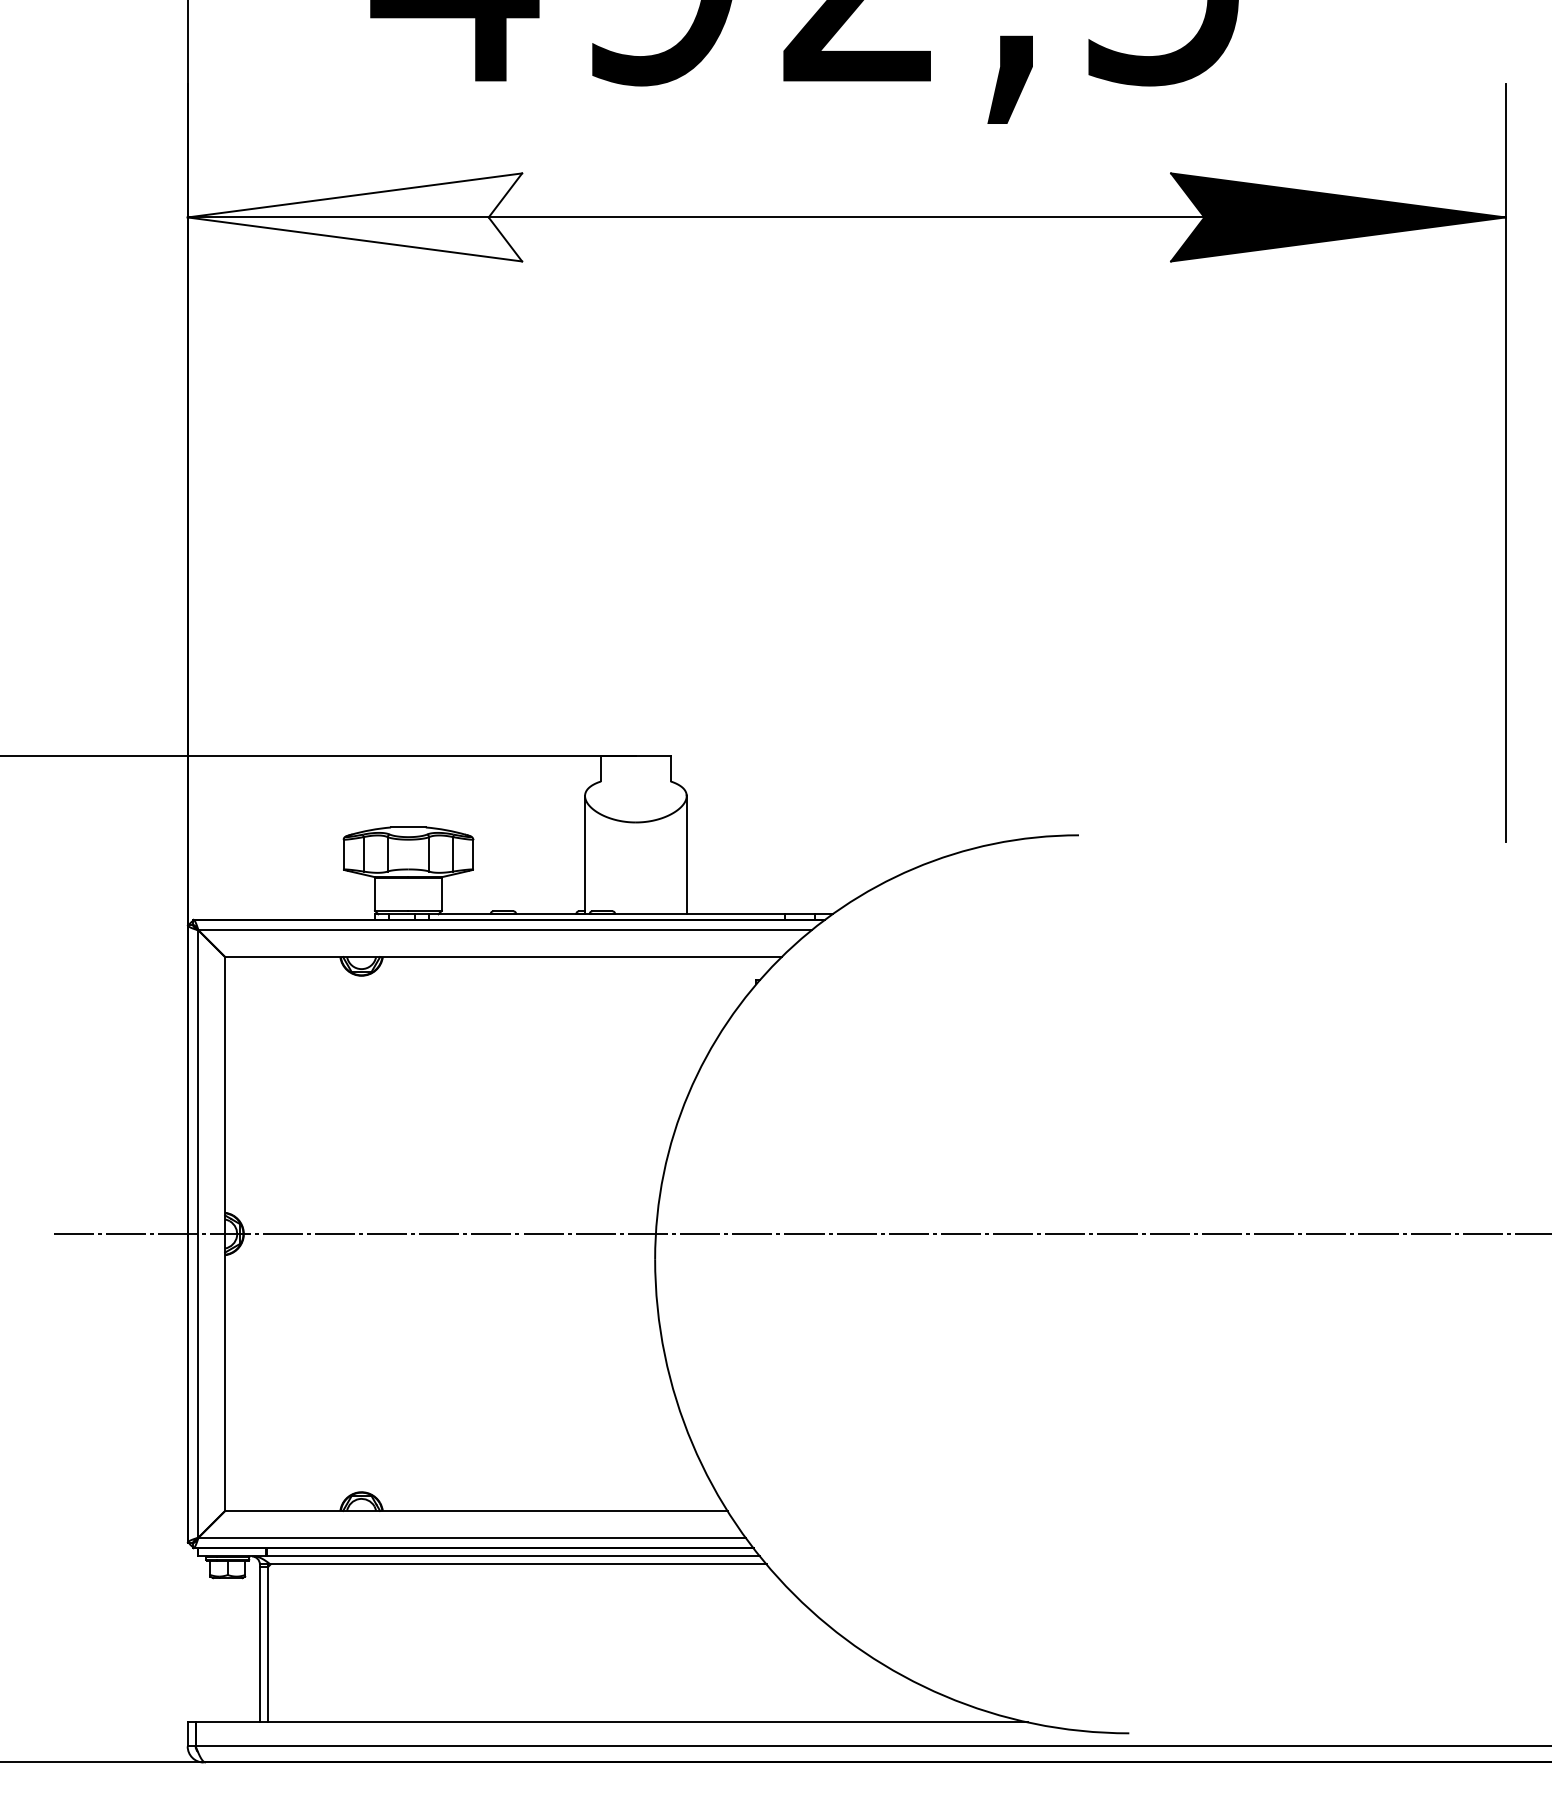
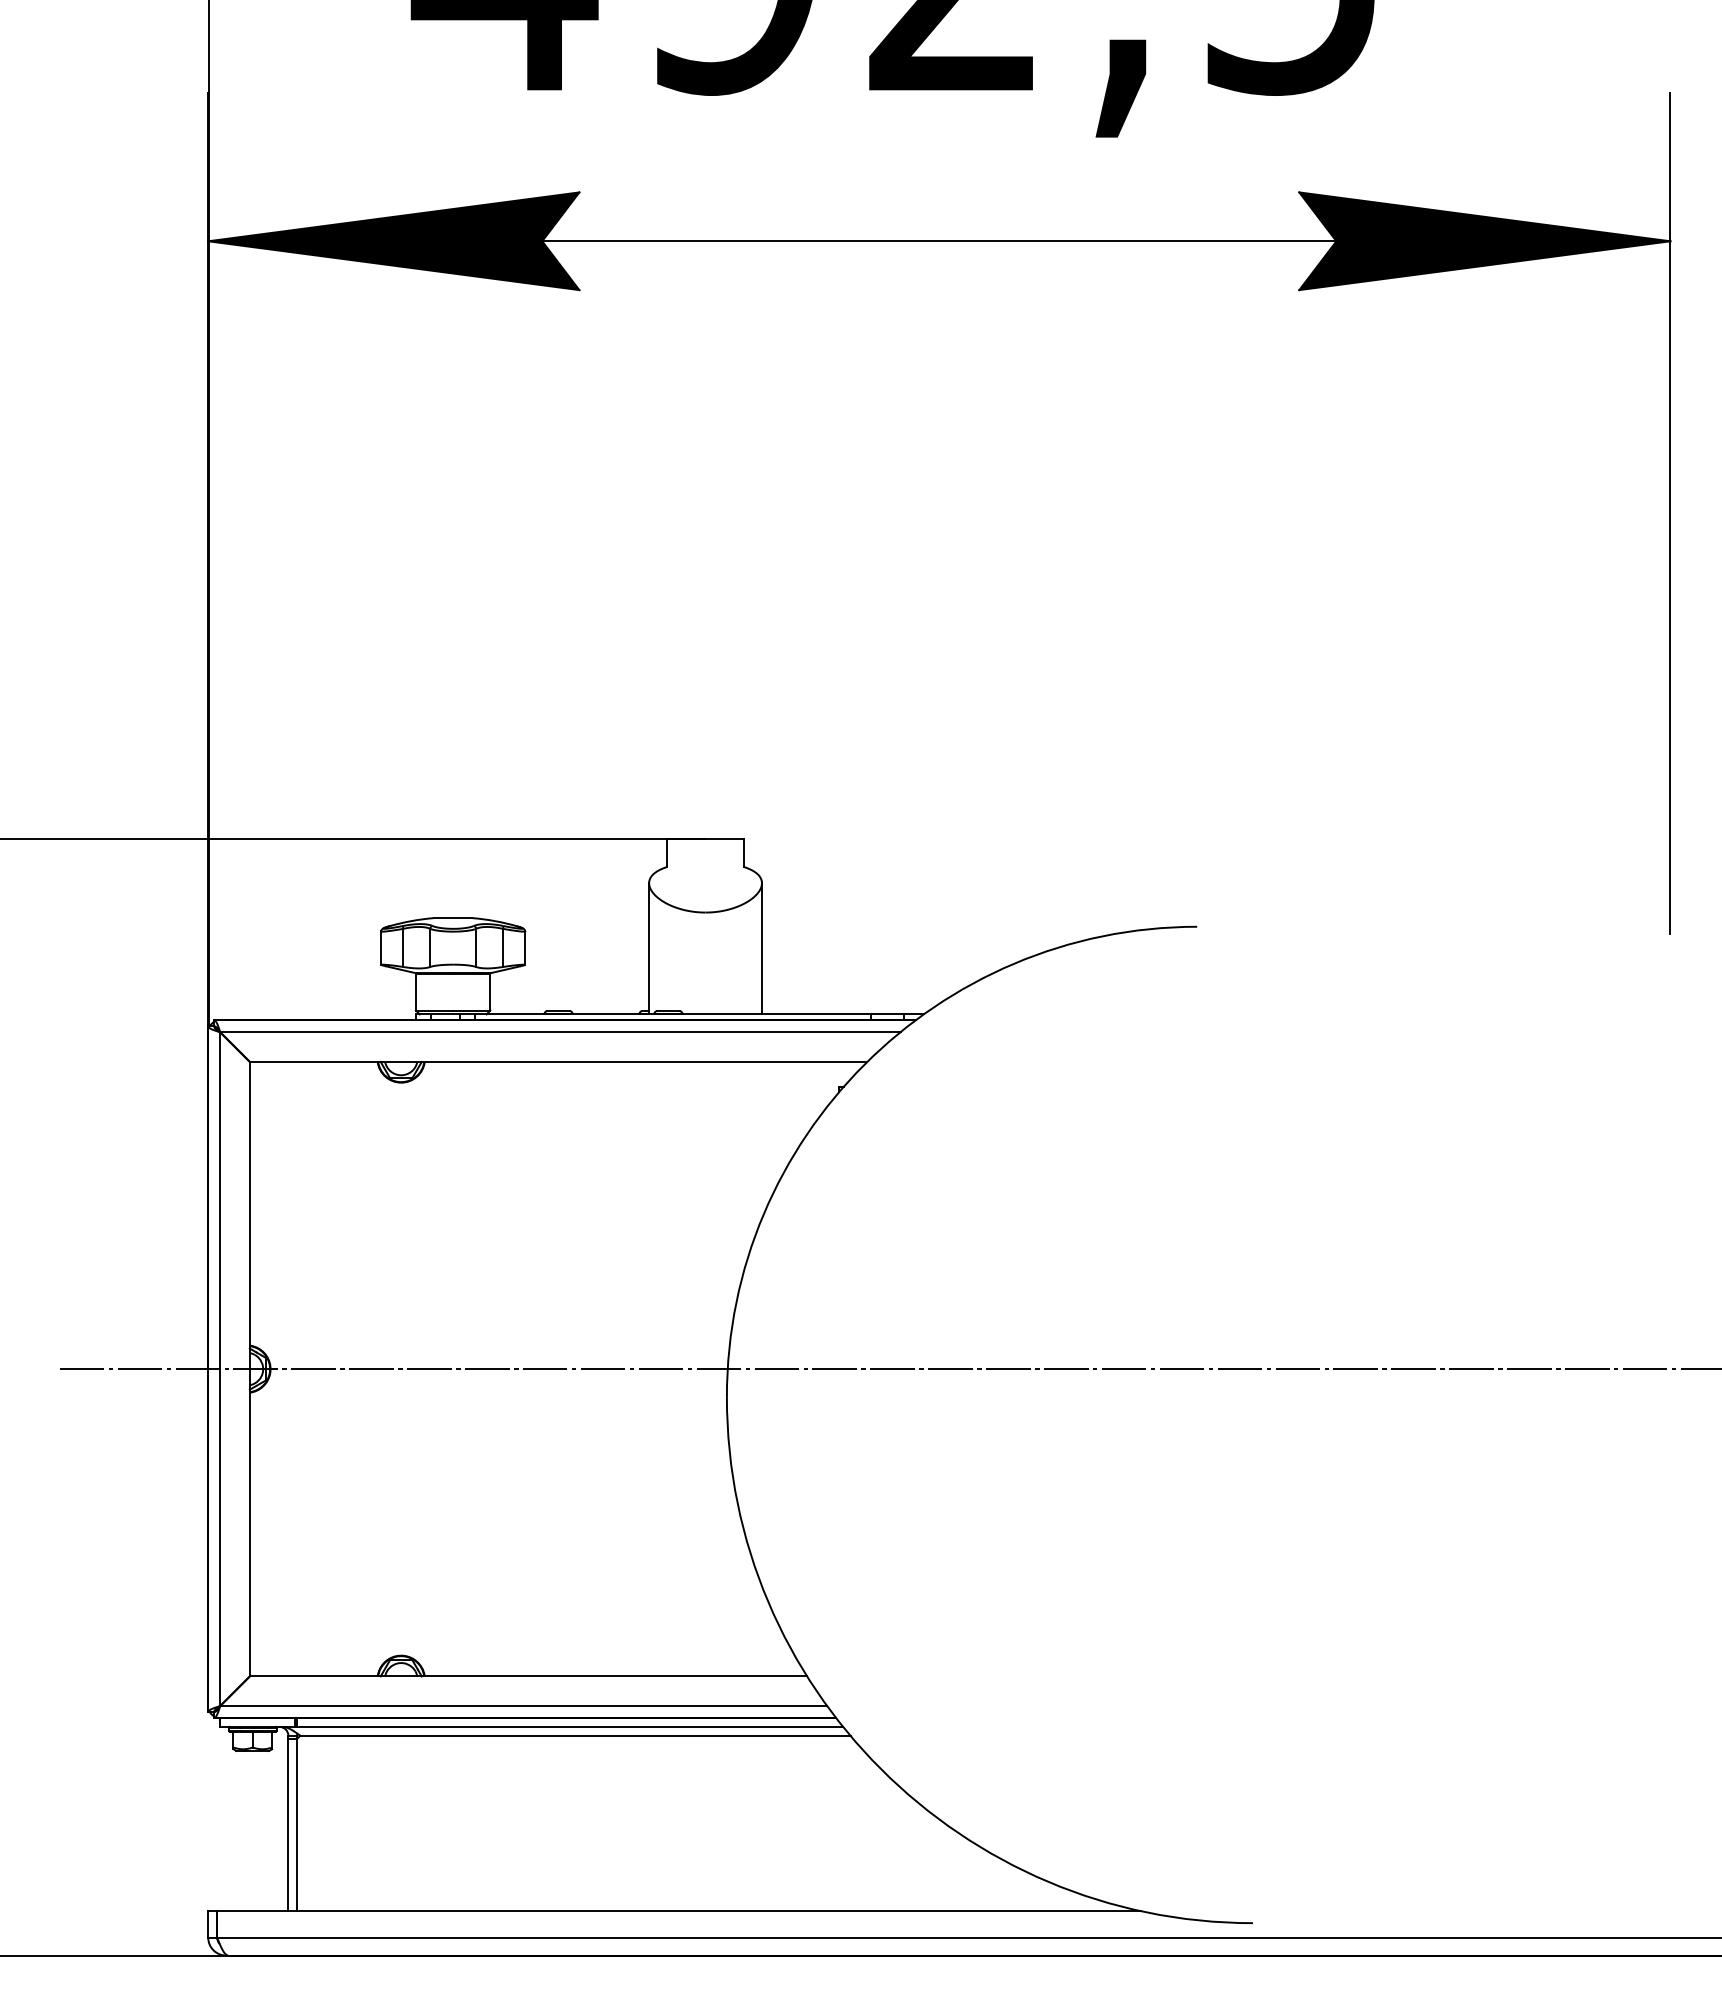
fill: (354, 217) -> (393, 241), added

